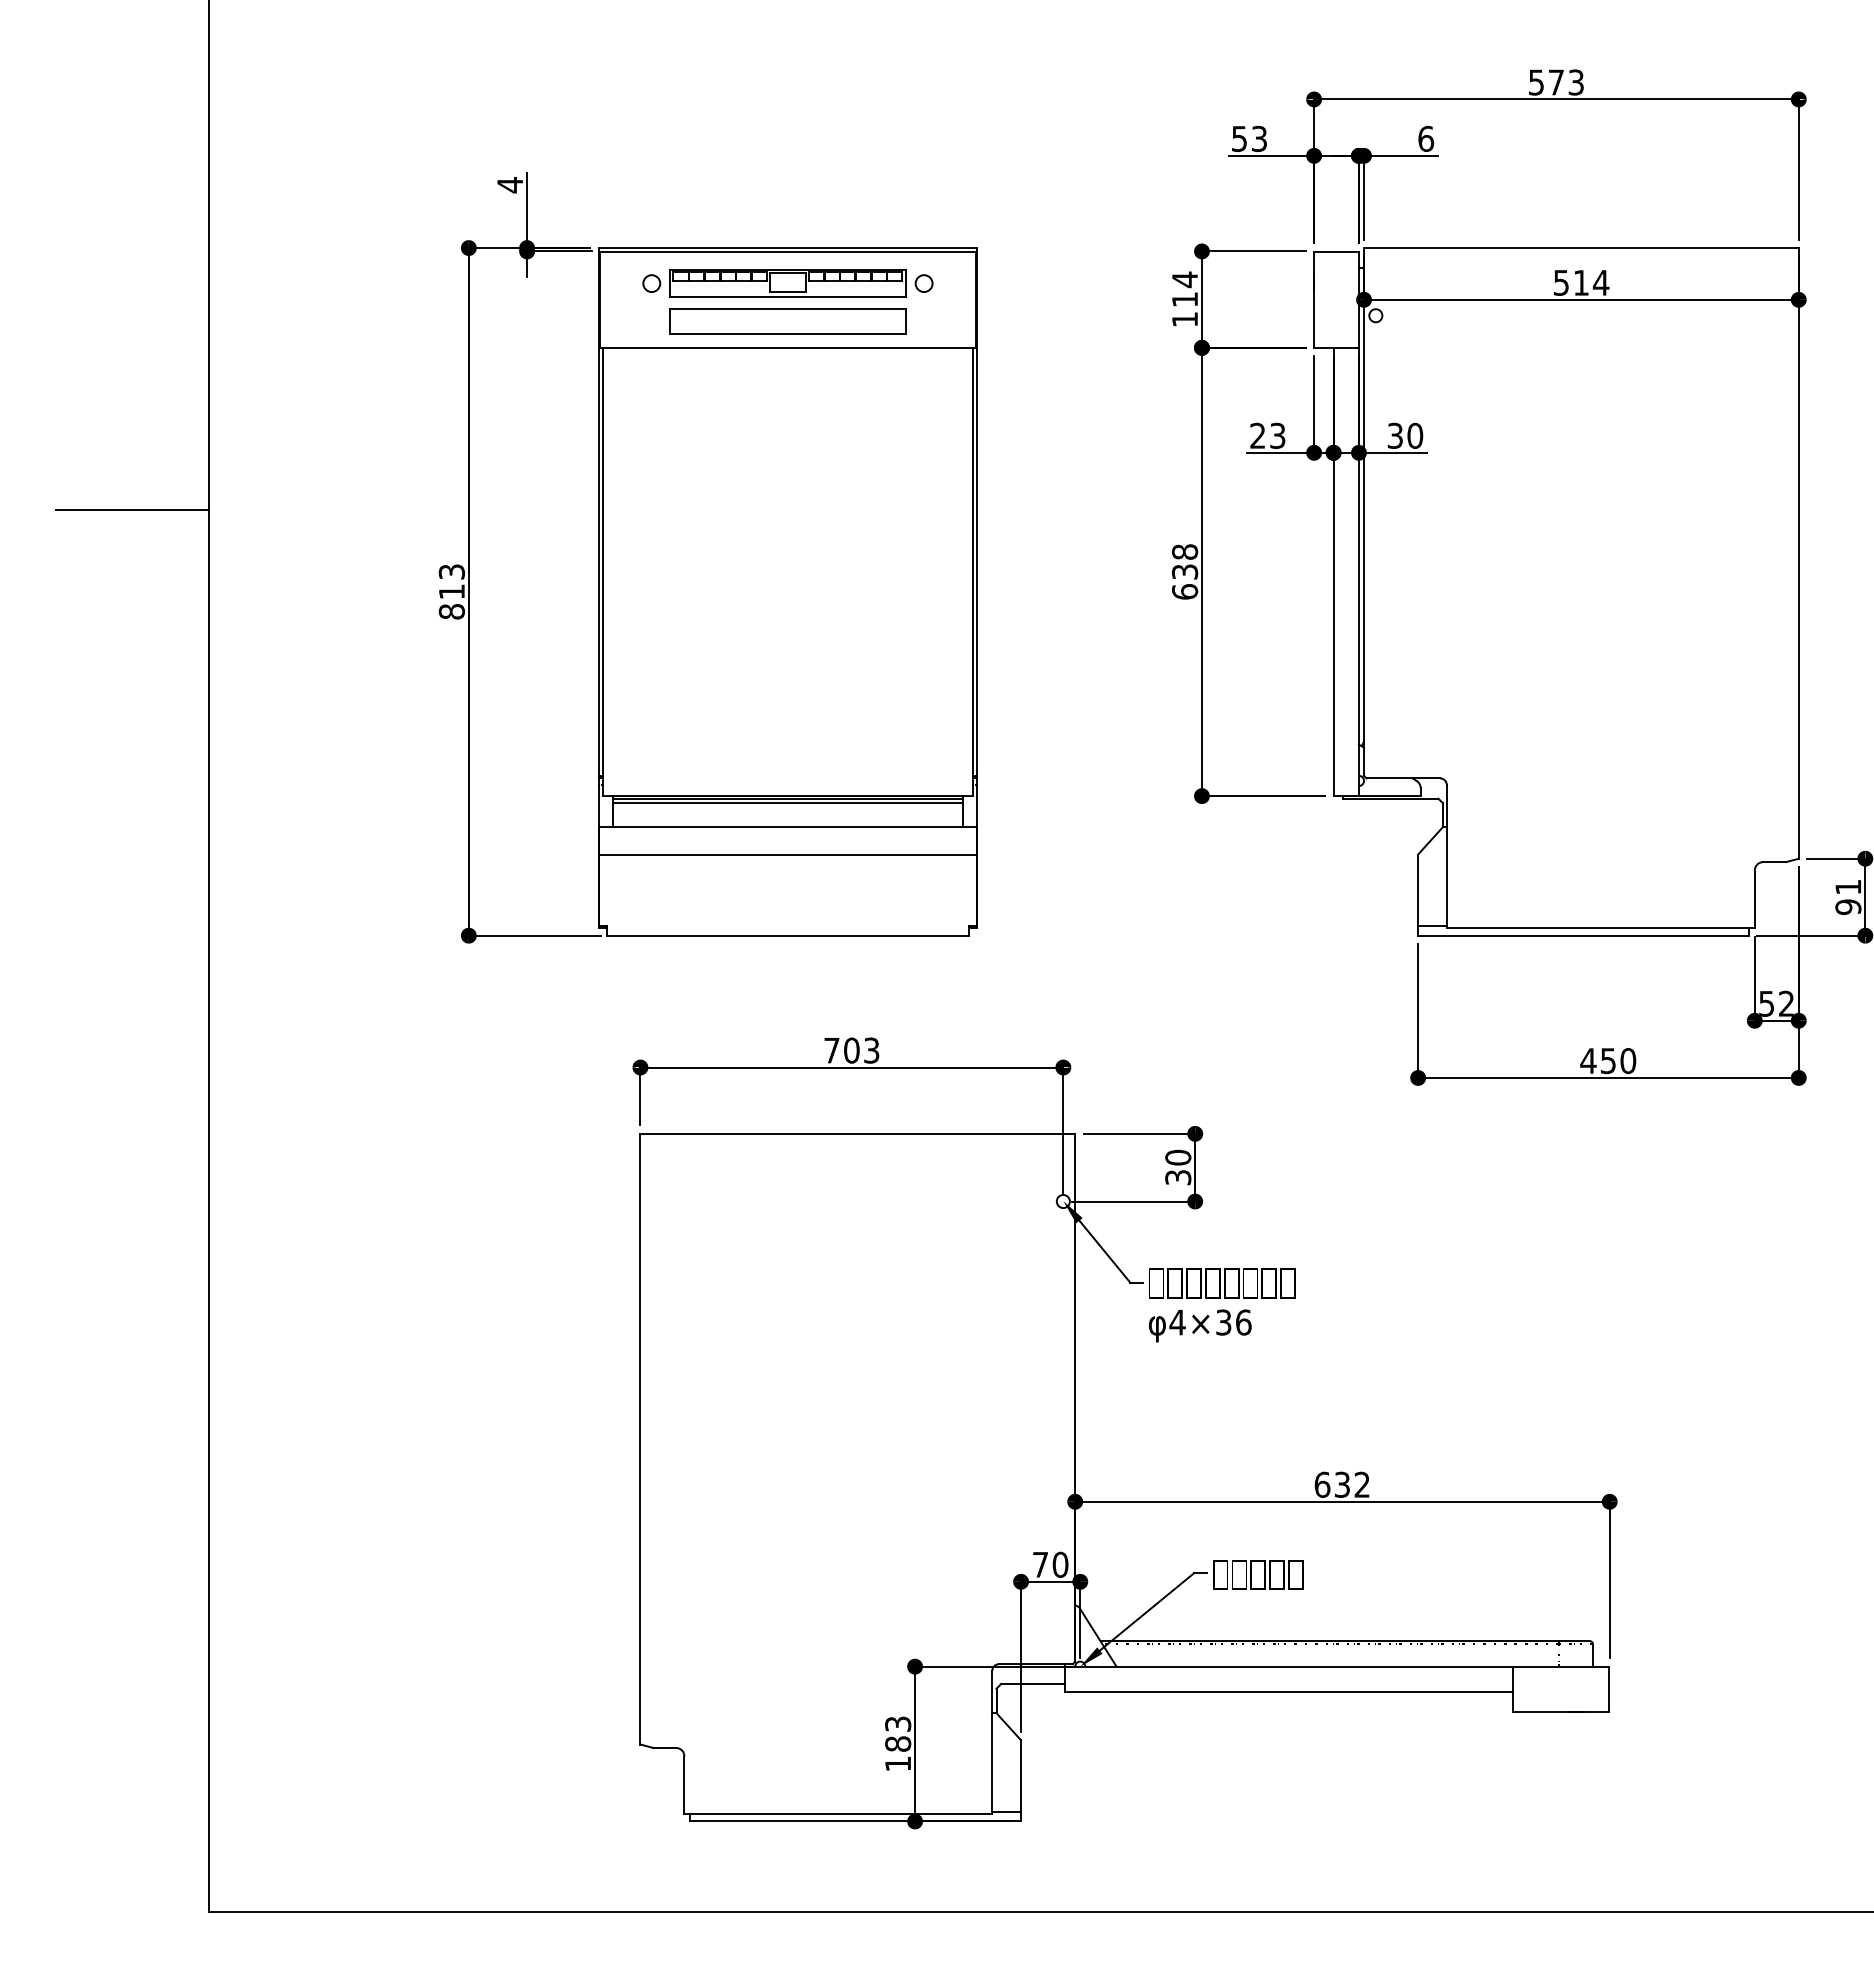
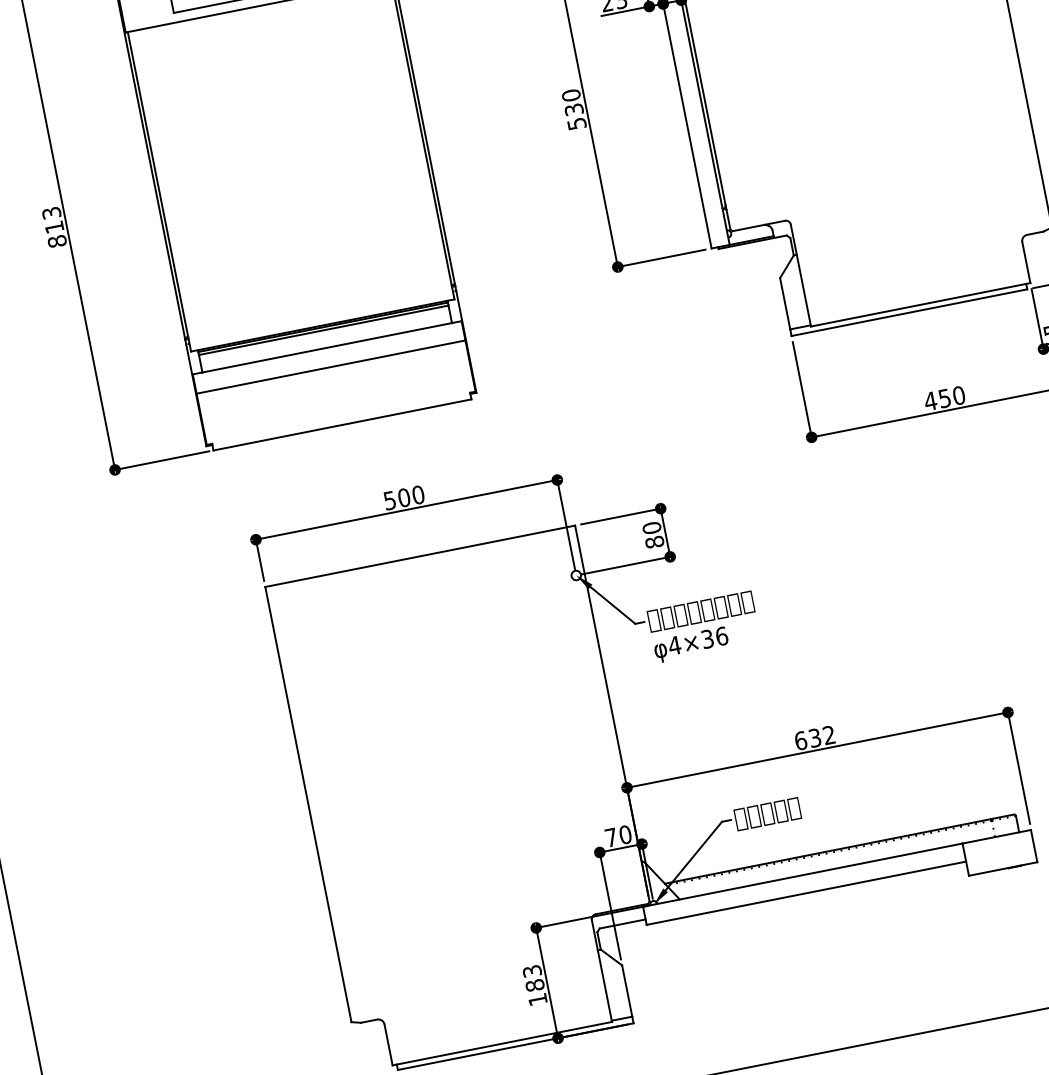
text: (1185, 571) -> (574, 109), 638 -> 530
text: (851, 1050) -> (403, 497), 703 -> 500
text: (1178, 1177) -> (654, 542), 30 -> 80

